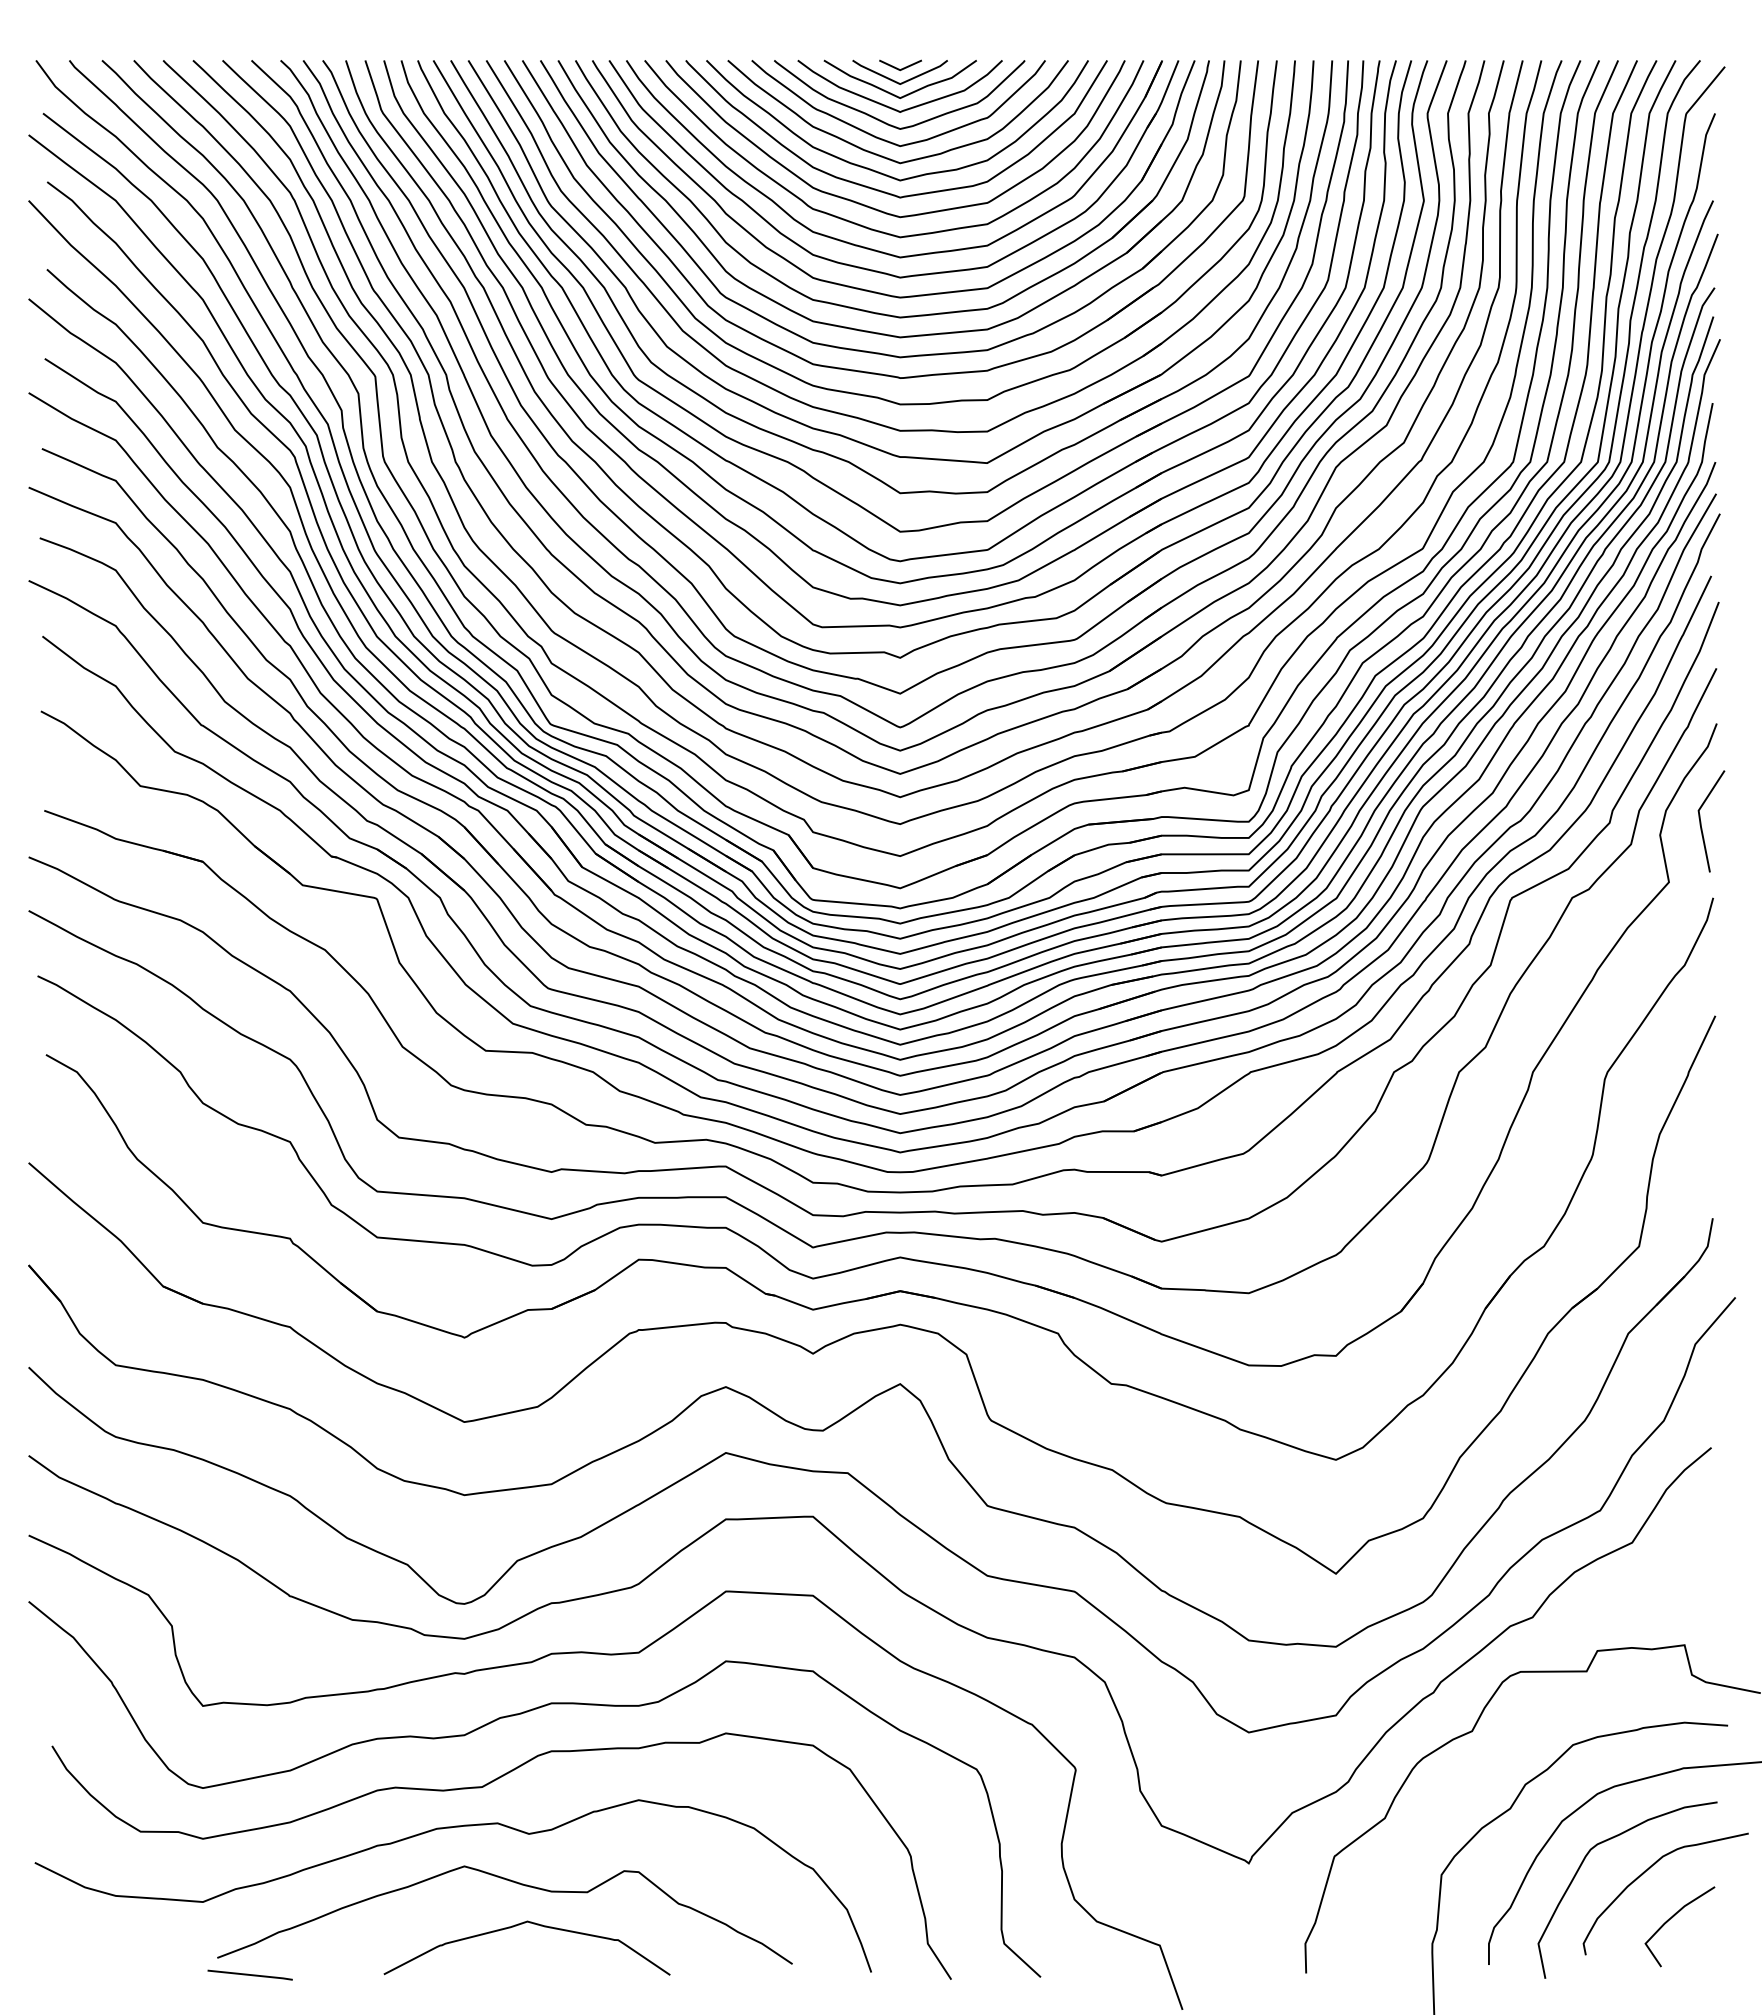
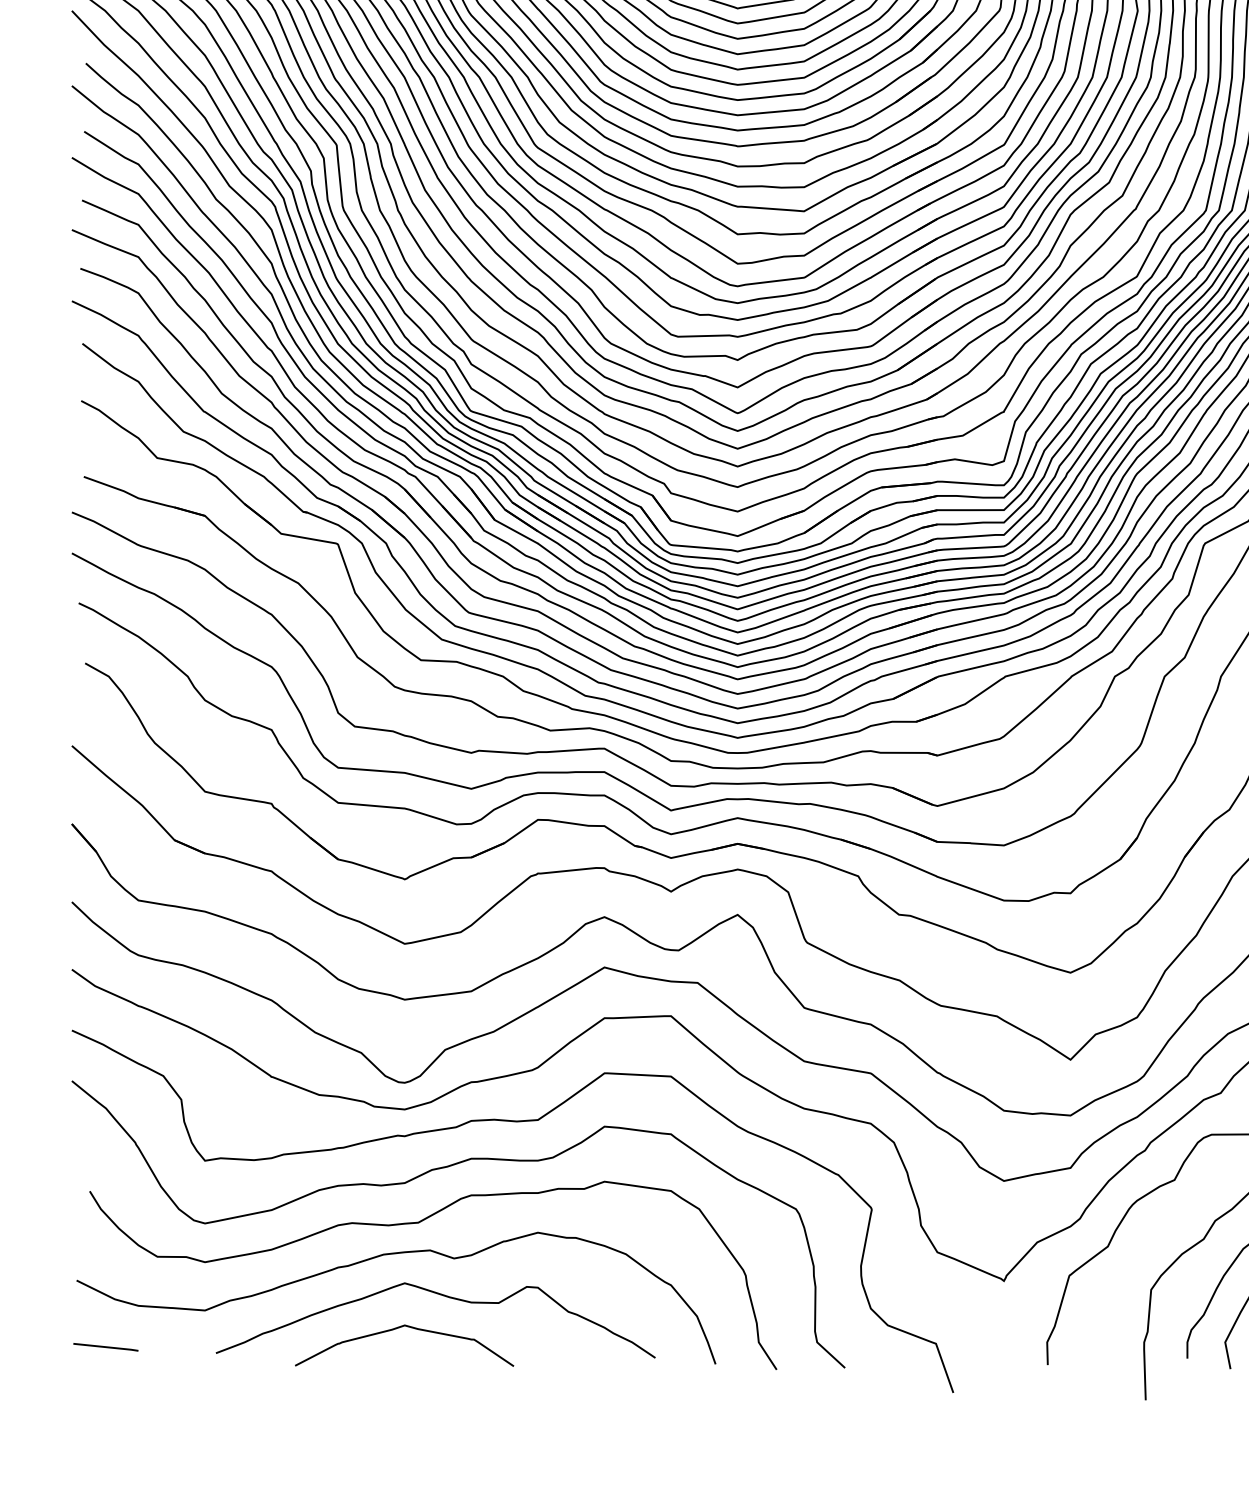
curve: (519, 1925) -> (398, 1328), moved
line: (249, 1974) -> (105, 1346), moved

